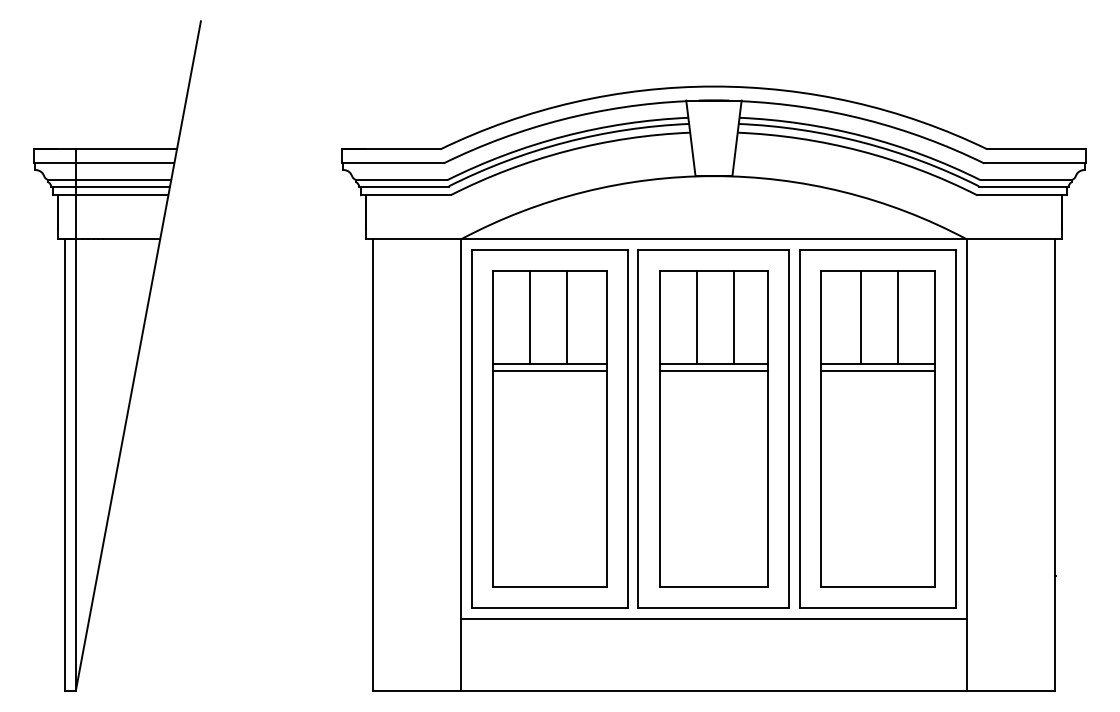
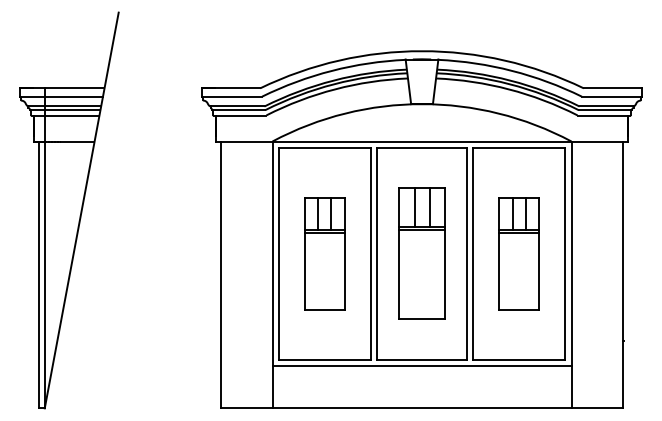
part: (549, 428) -> (324, 253), size x0.6
part: (713, 428) -> (421, 253), size x0.7
part: (877, 428) -> (518, 253), size x0.6

